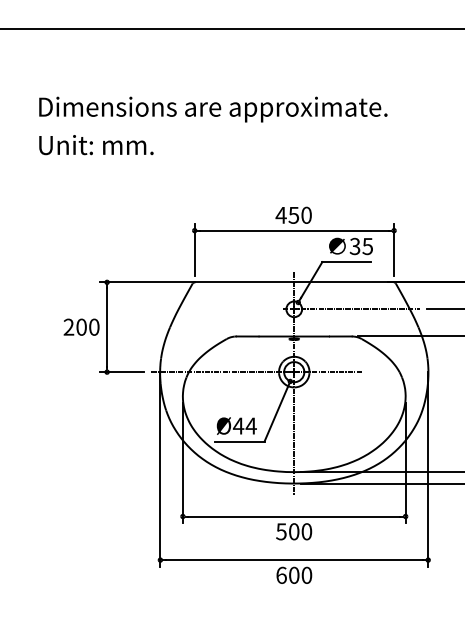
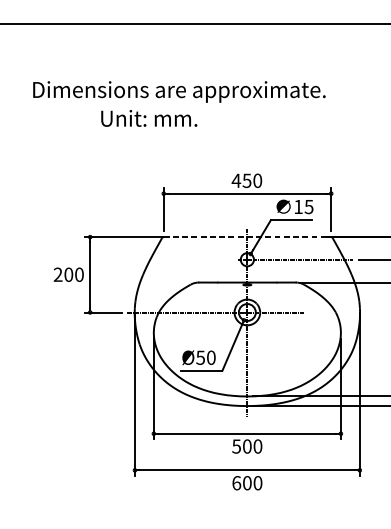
text: (96, 145) -> (149, 118), moved
text: (354, 246) -> (297, 206), 35 -> 15
line: (294, 282) -> (247, 237), solid -> dashed
text: (244, 425) -> (205, 357), Ø44 -> Ø50

